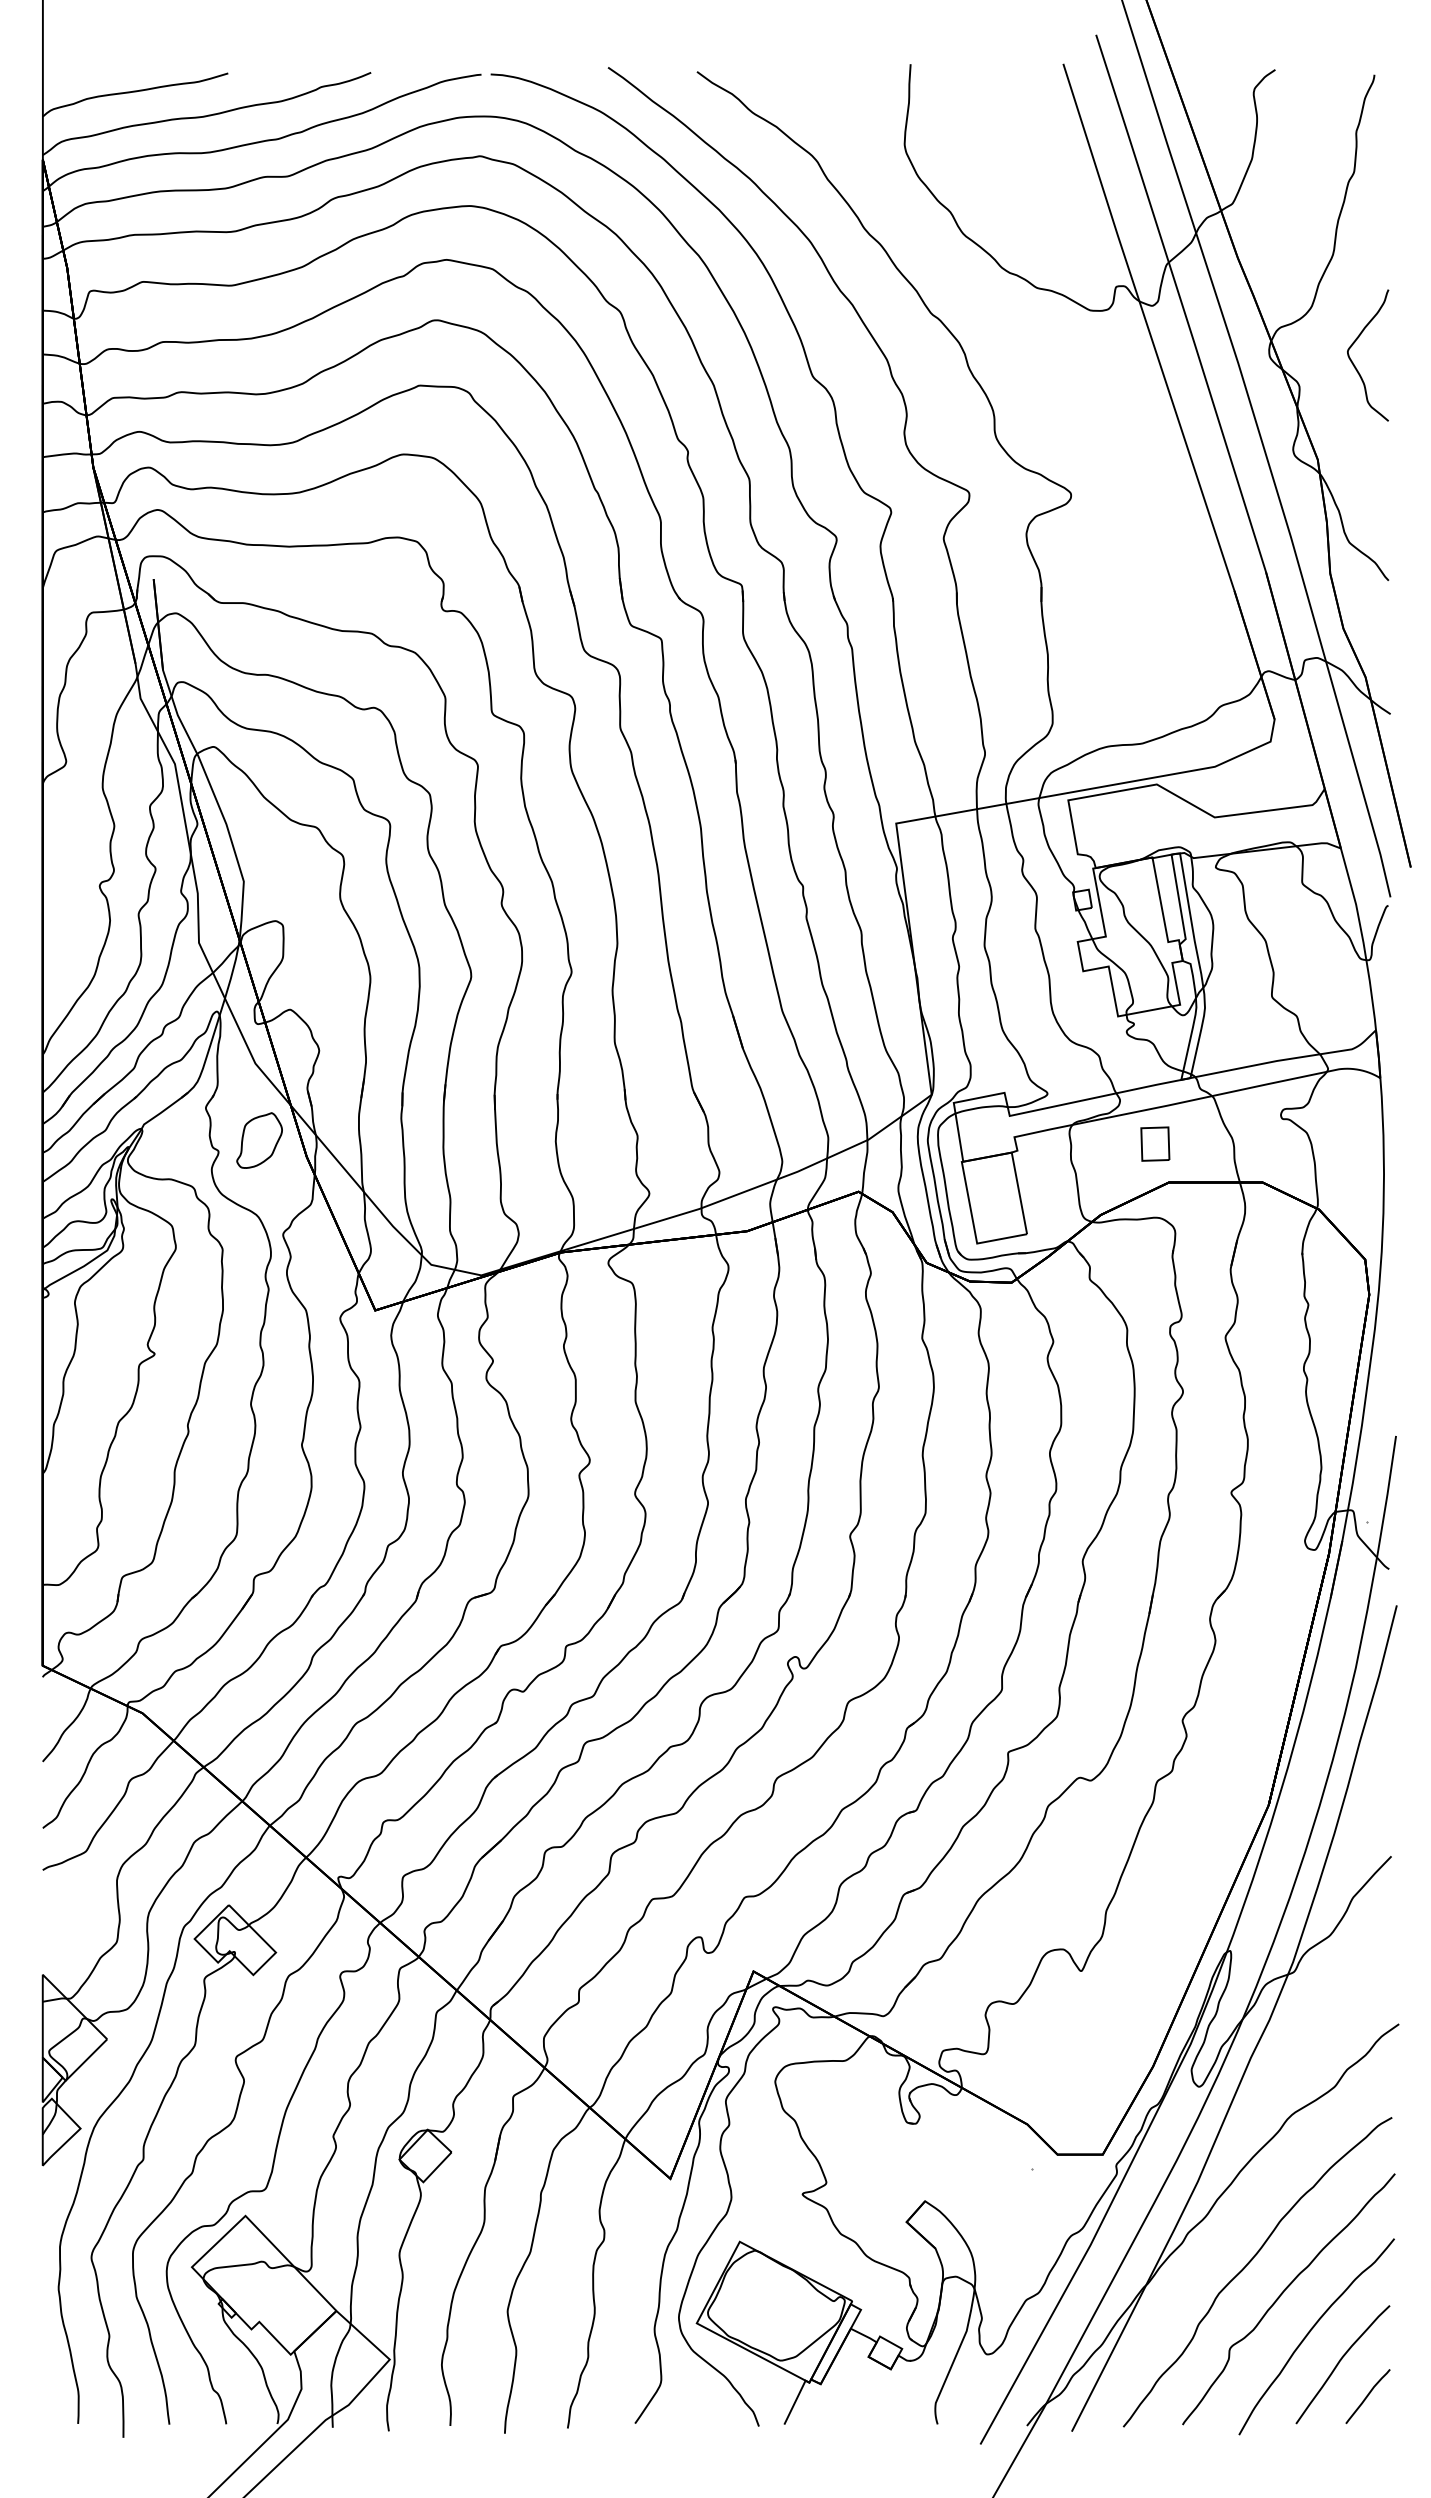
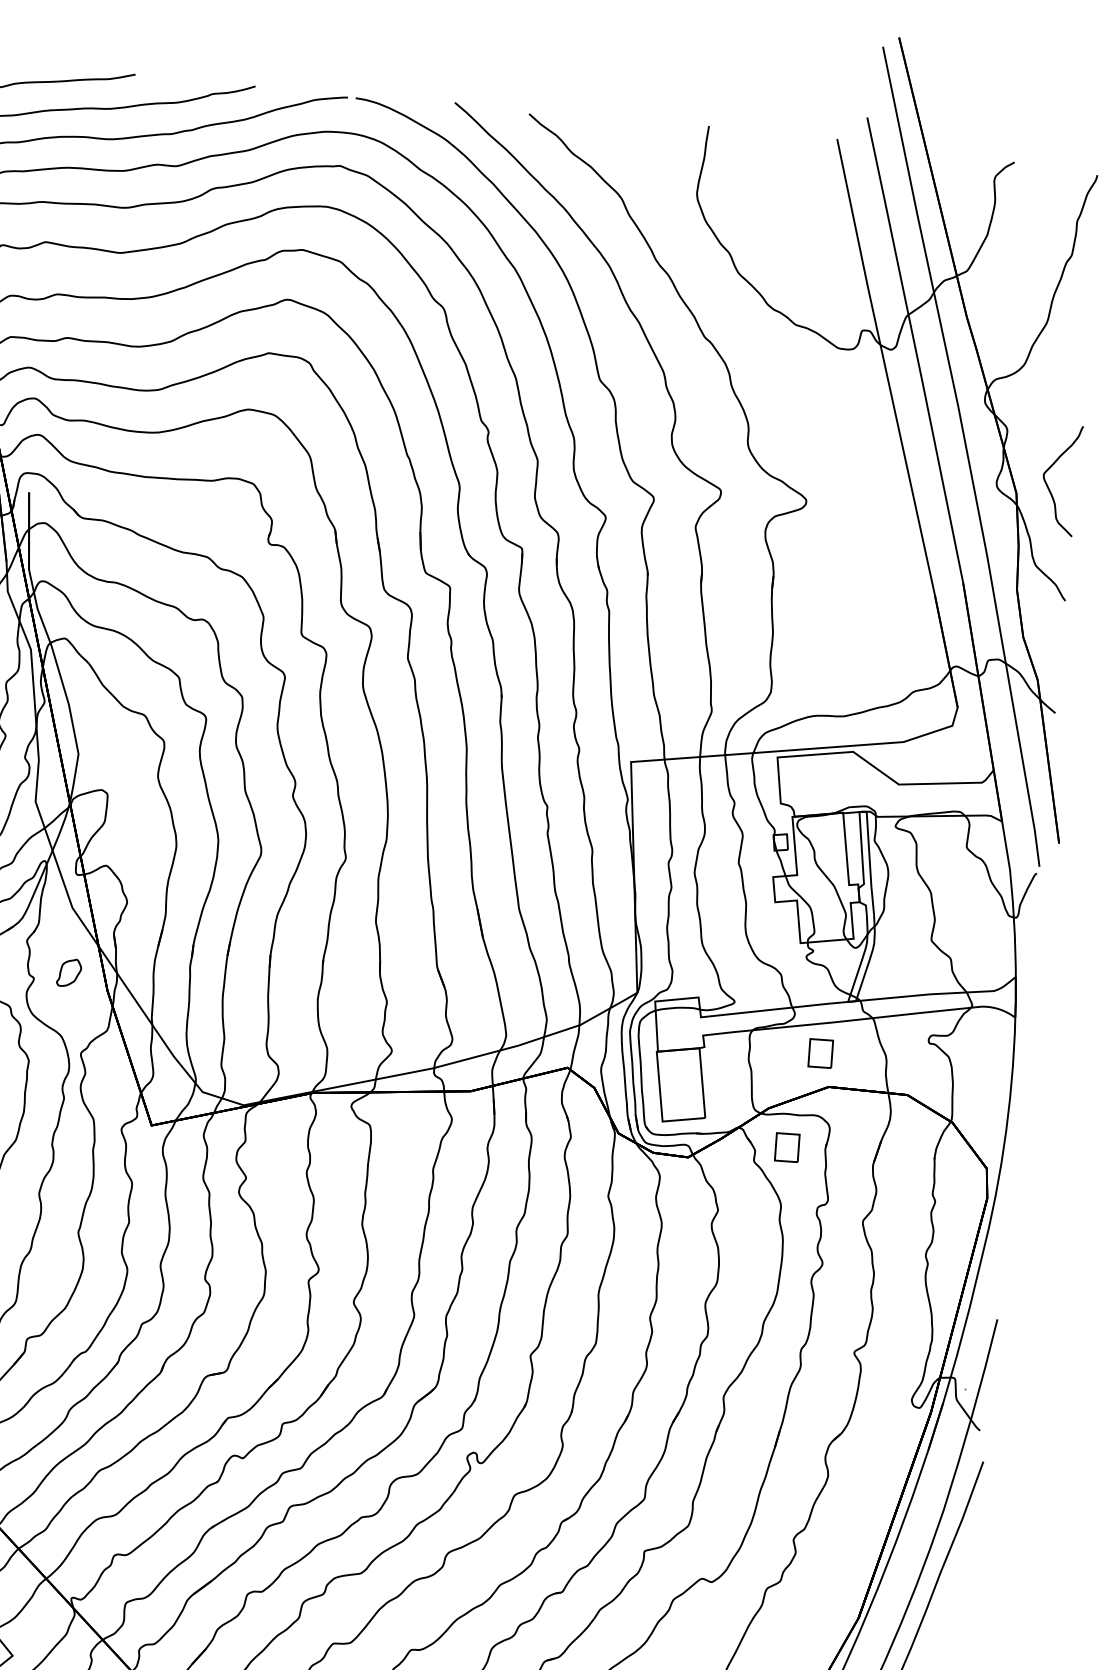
curve: (1355, 365) -> (1049, 487), moved
part: (259, 1140) -> (69, 972), size x0.6
part: (1127, 1258) -> (787, 1147), added

